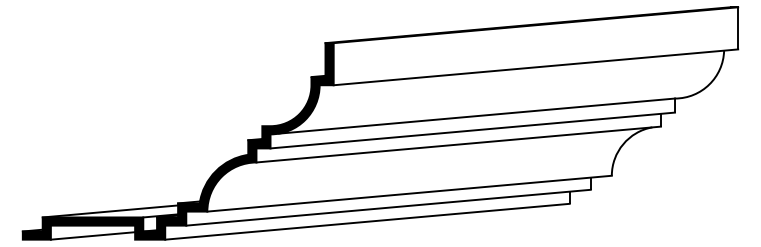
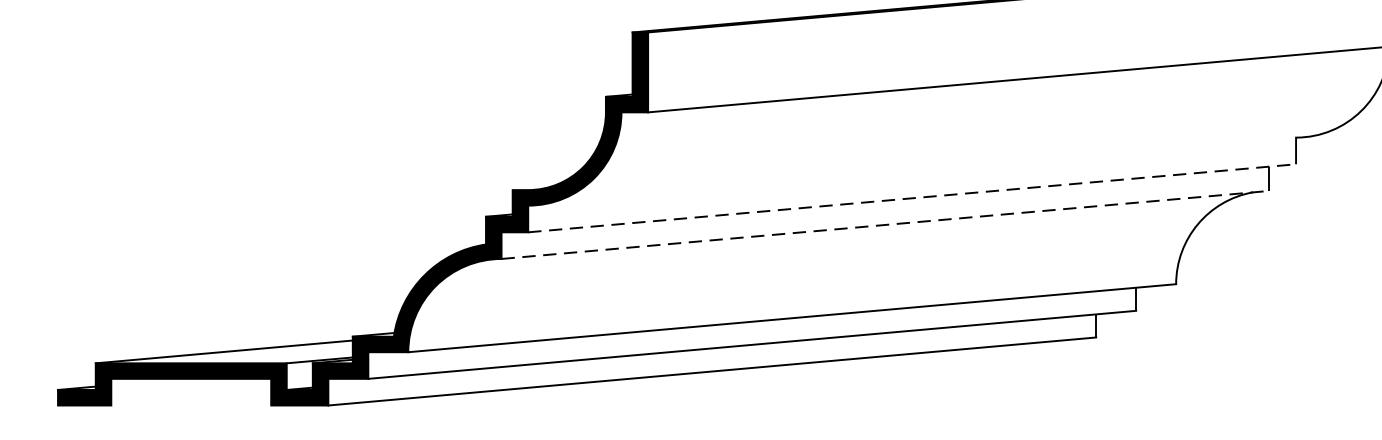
line: (477, 115) -> (921, 169), removed
line: (473, 130) -> (913, 198), solid -> dashed
line: (459, 144) -> (886, 224), solid -> dashed
line: (92, 235) -> (190, 397), removed

